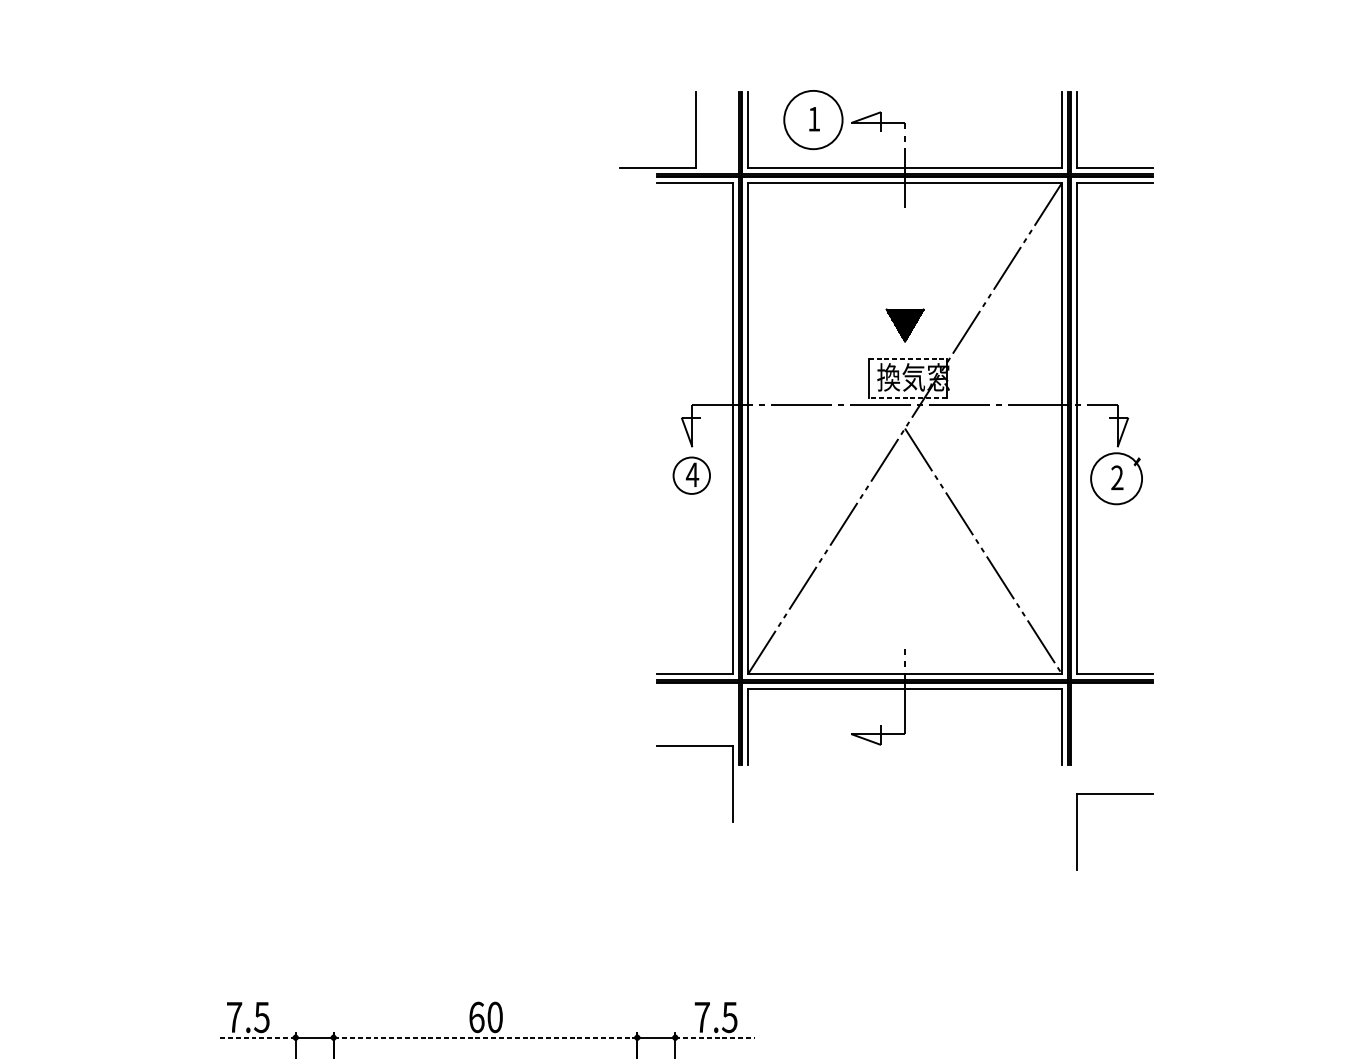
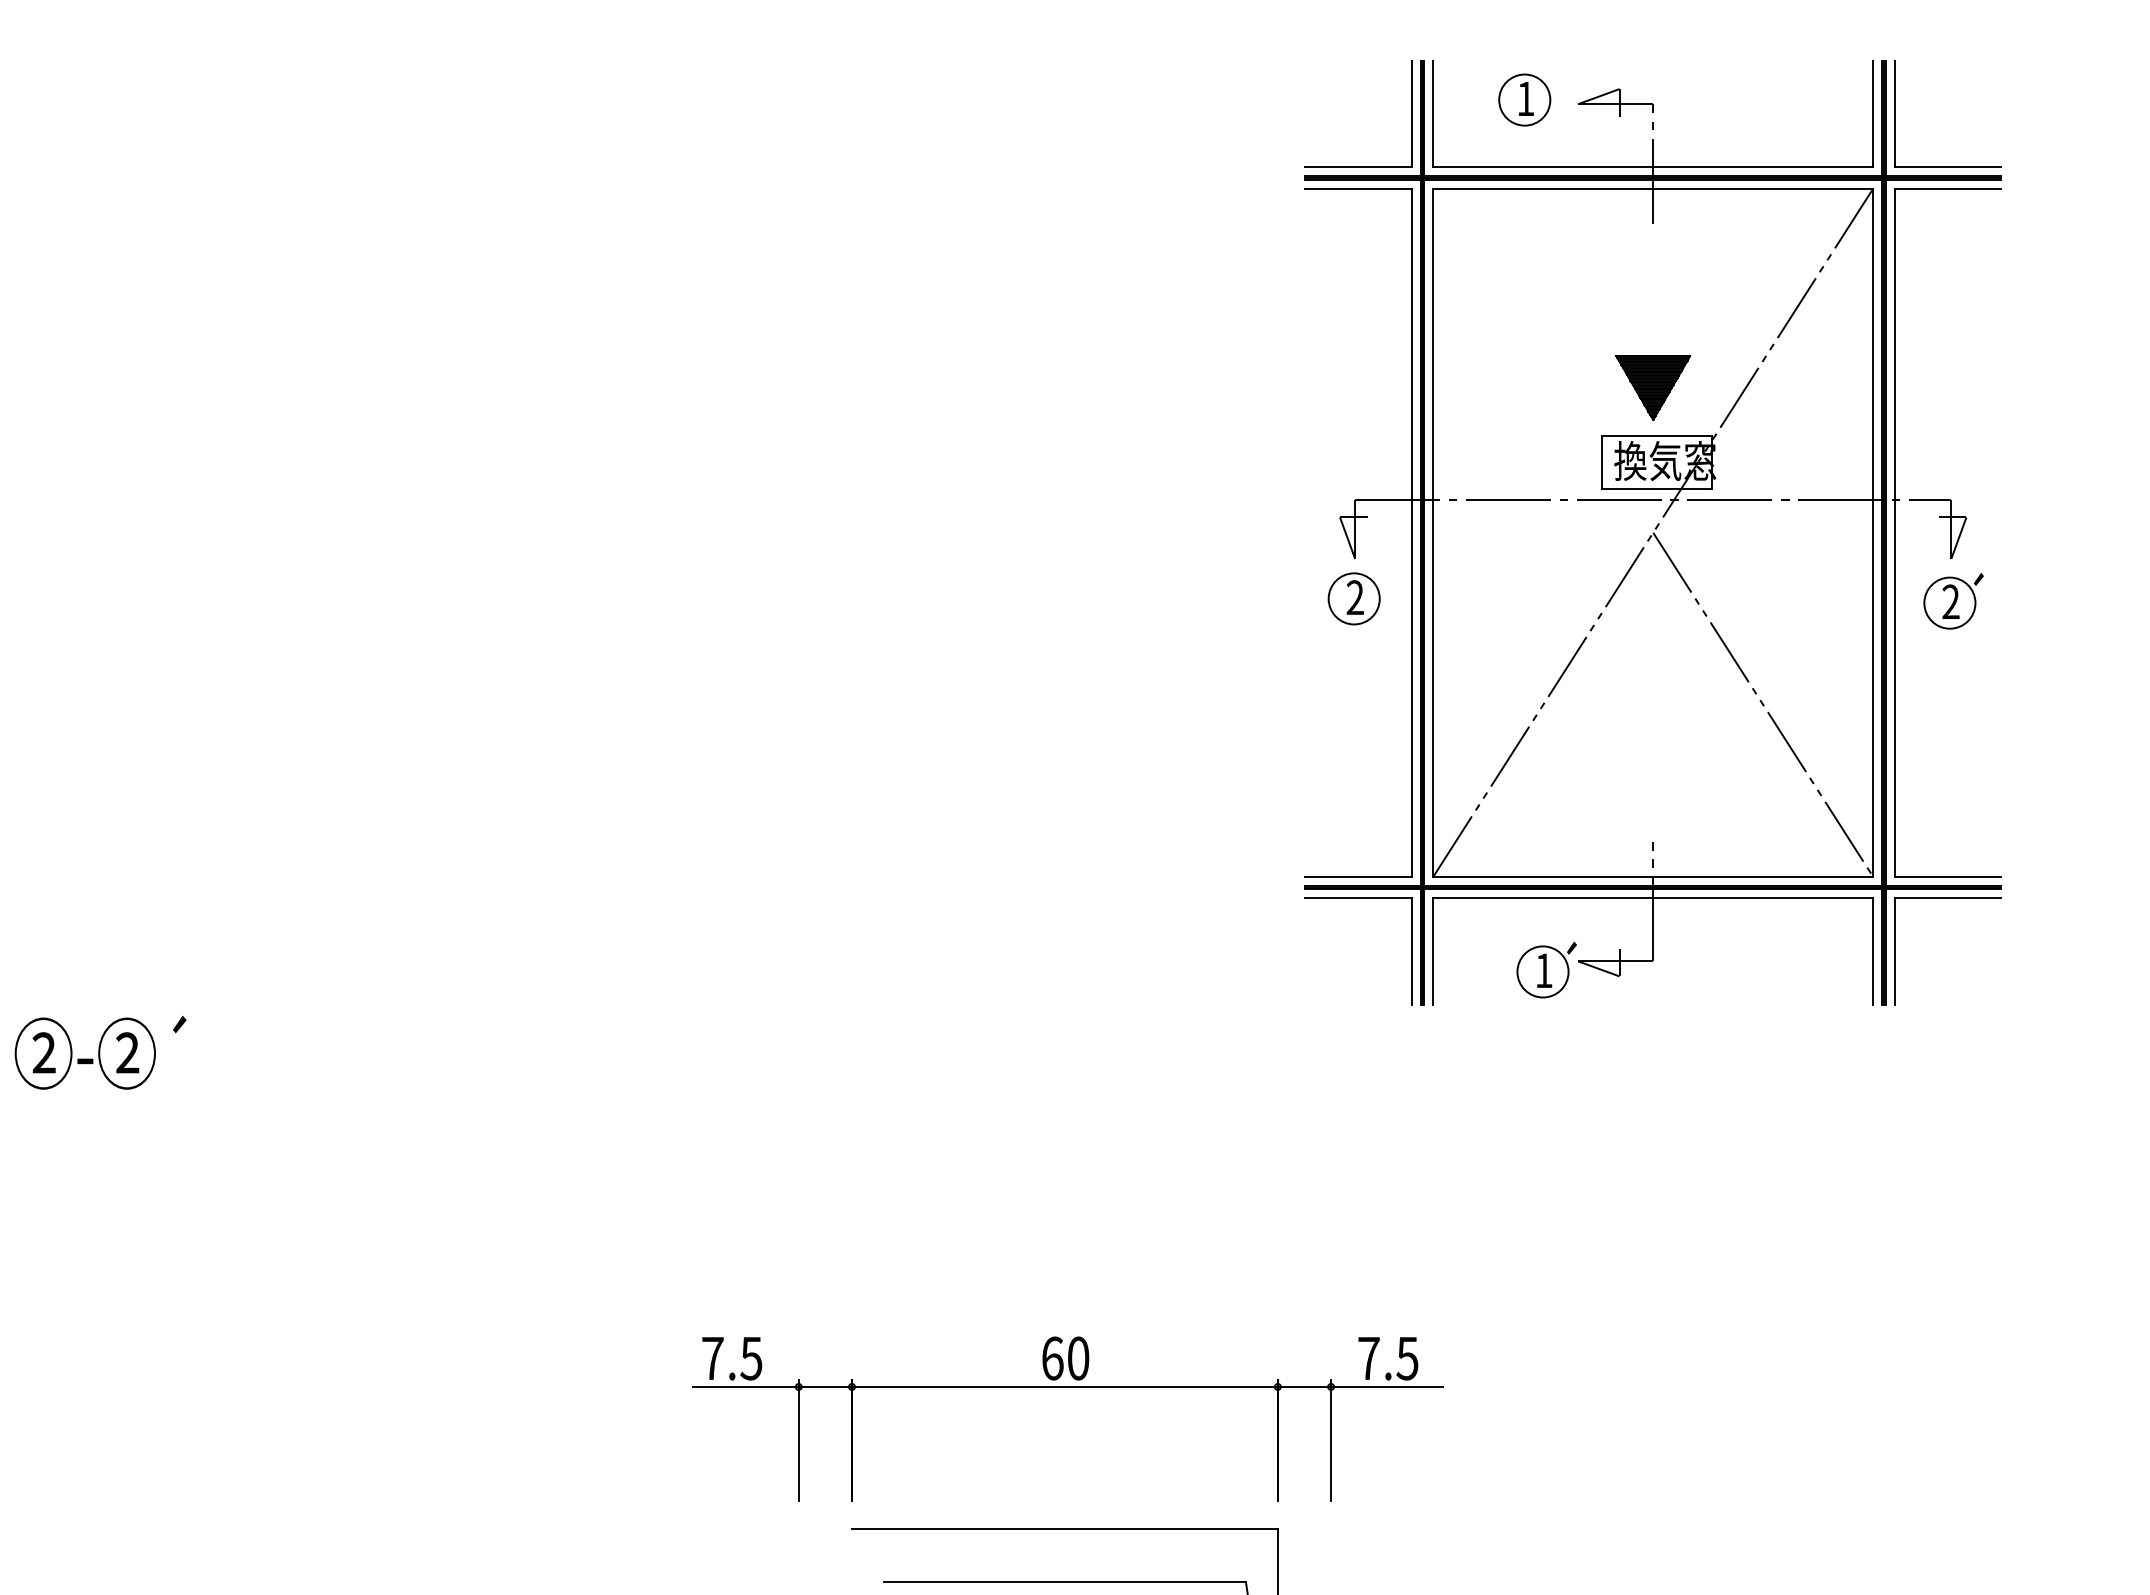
circle: (813, 119) -> (1524, 99), size x0.62
part: (695, 129) -> (1411, 113), moved
part: (905, 325) -> (1653, 388), size x1.43
line: (908, 359) -> (1657, 435), dashed -> solid
line: (908, 397) -> (1657, 489), dashed -> solid
text: (692, 474) -> (1354, 597), 4 -> 2
circle: (1116, 478) -> (1949, 602), size x0.71
part: (828, 740) -> (1546, 969), added
part: (694, 746) -> (1358, 898), moved
part: (1077, 832) -> (1895, 951), moved
line: (257, 1037) -> (745, 1386), dashed -> solid
line: (485, 1037) -> (1064, 1386), dashed -> solid
line: (714, 1037) -> (1386, 1386), dashed -> solid

